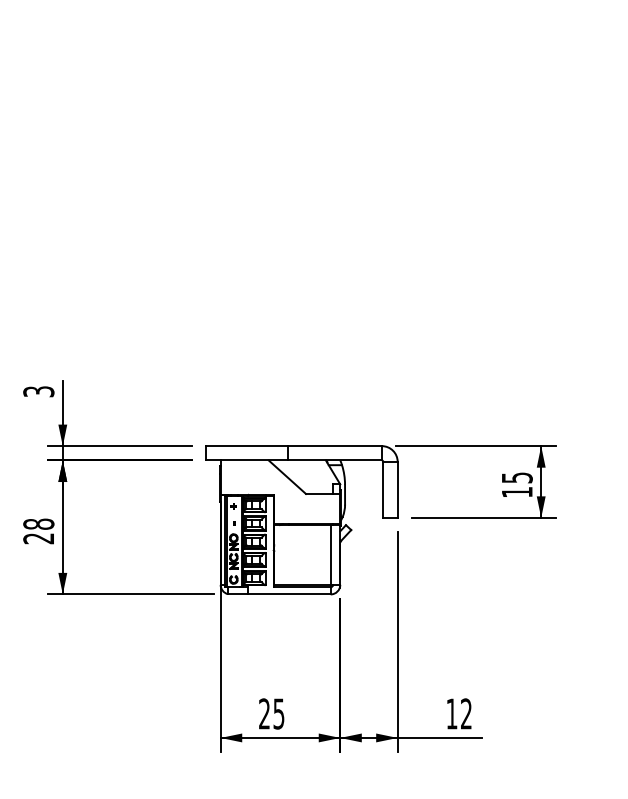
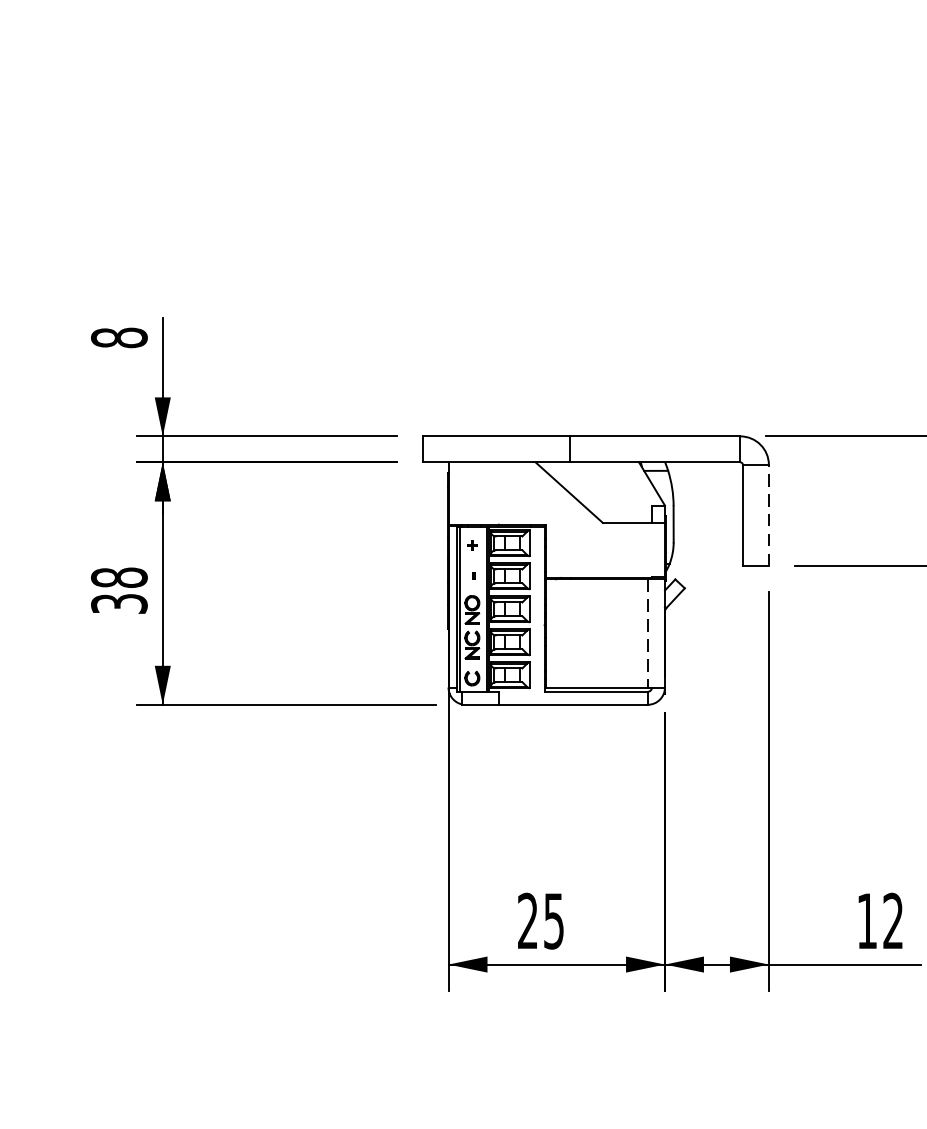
text: (38, 391) -> (118, 337), 3 -> 8
line: (397, 489) -> (768, 514), solid -> dashed
text: (38, 538) -> (118, 603), 28 -> 38
line: (330, 554) -> (647, 632), solid -> dashed

